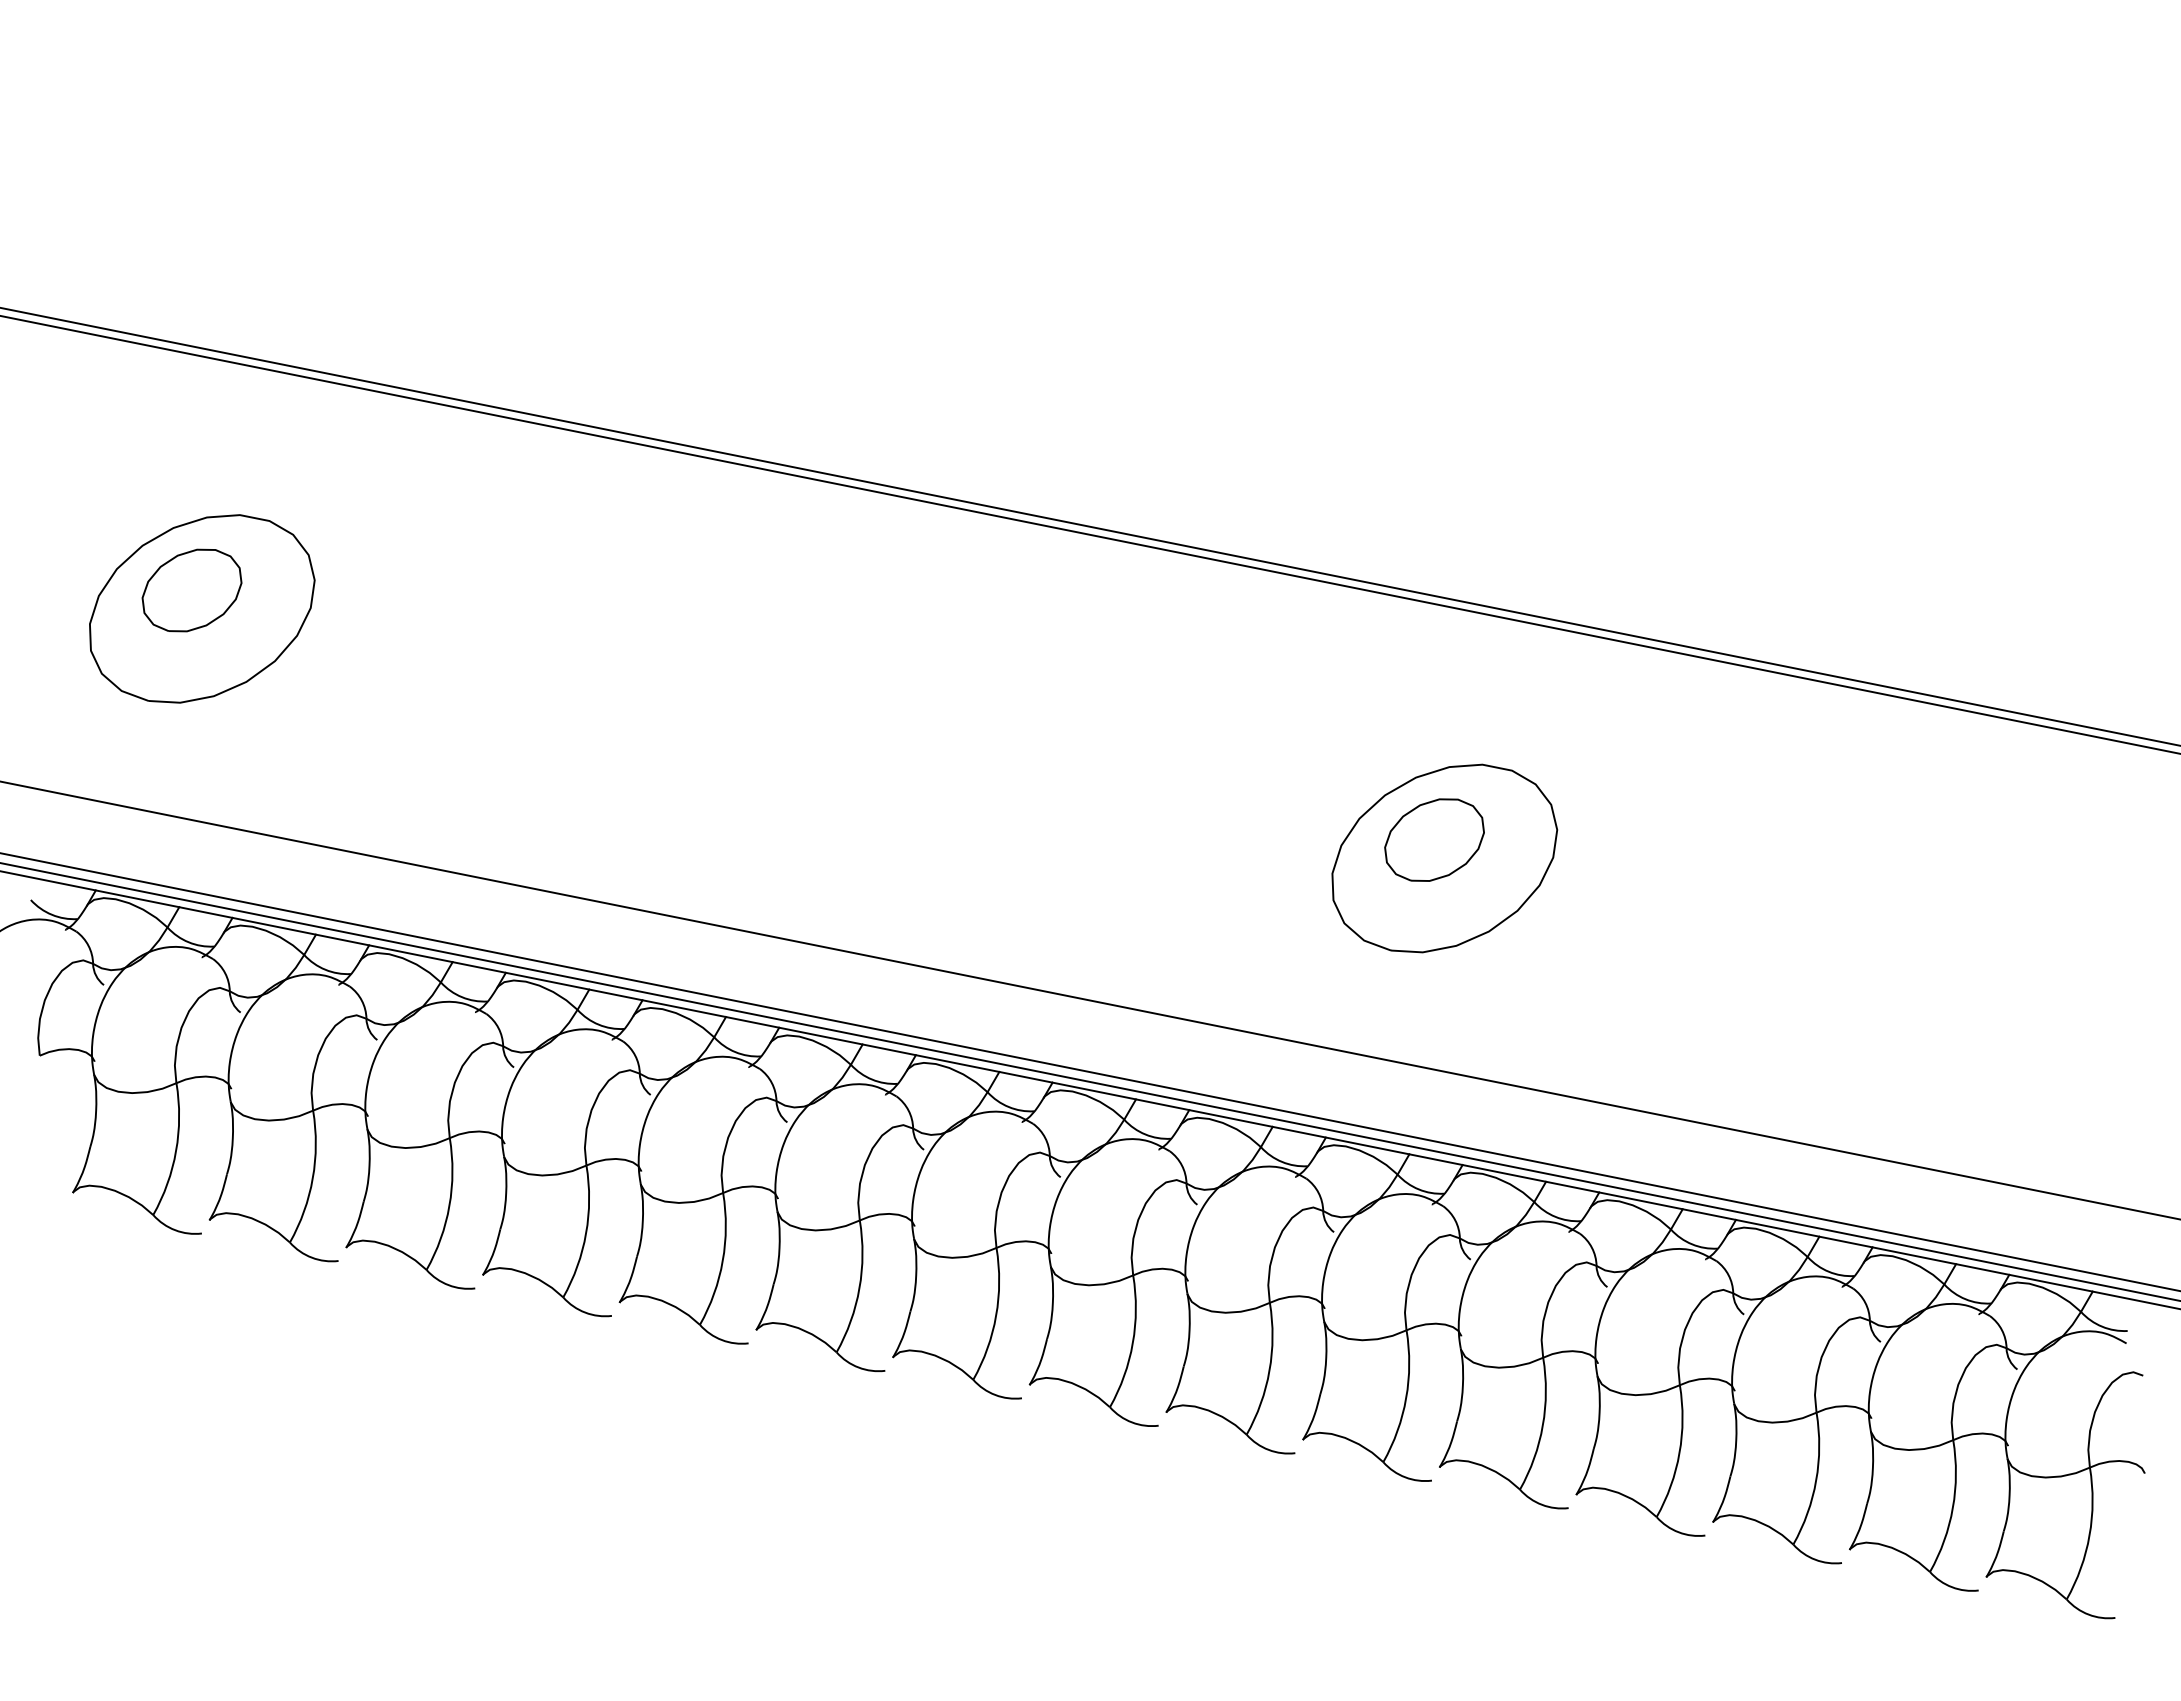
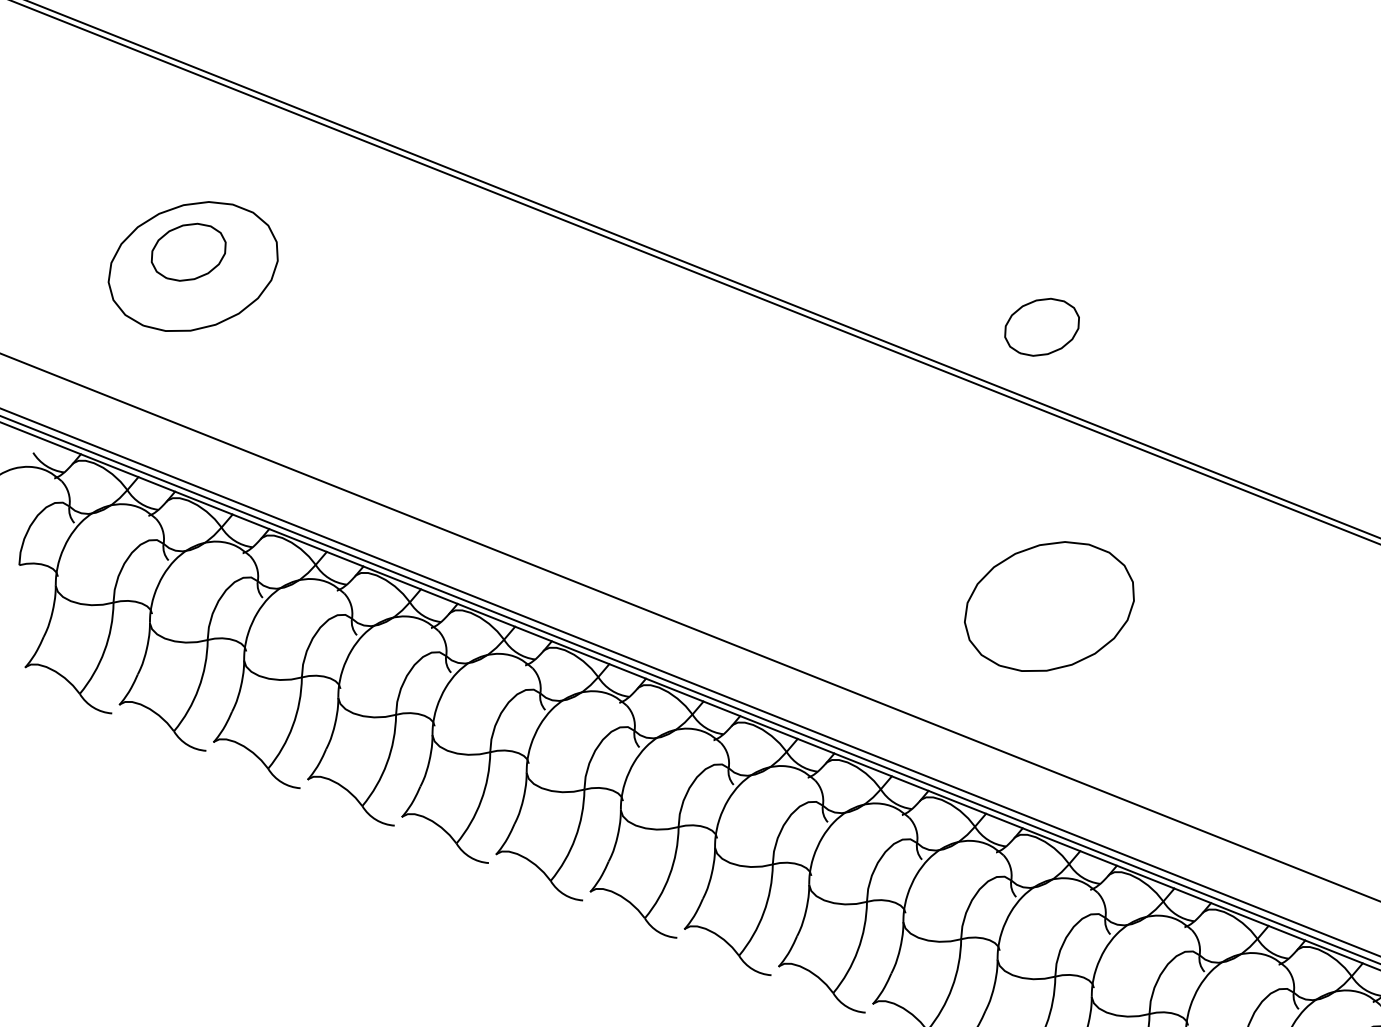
part: (1434, 839) -> (1042, 326), moved

